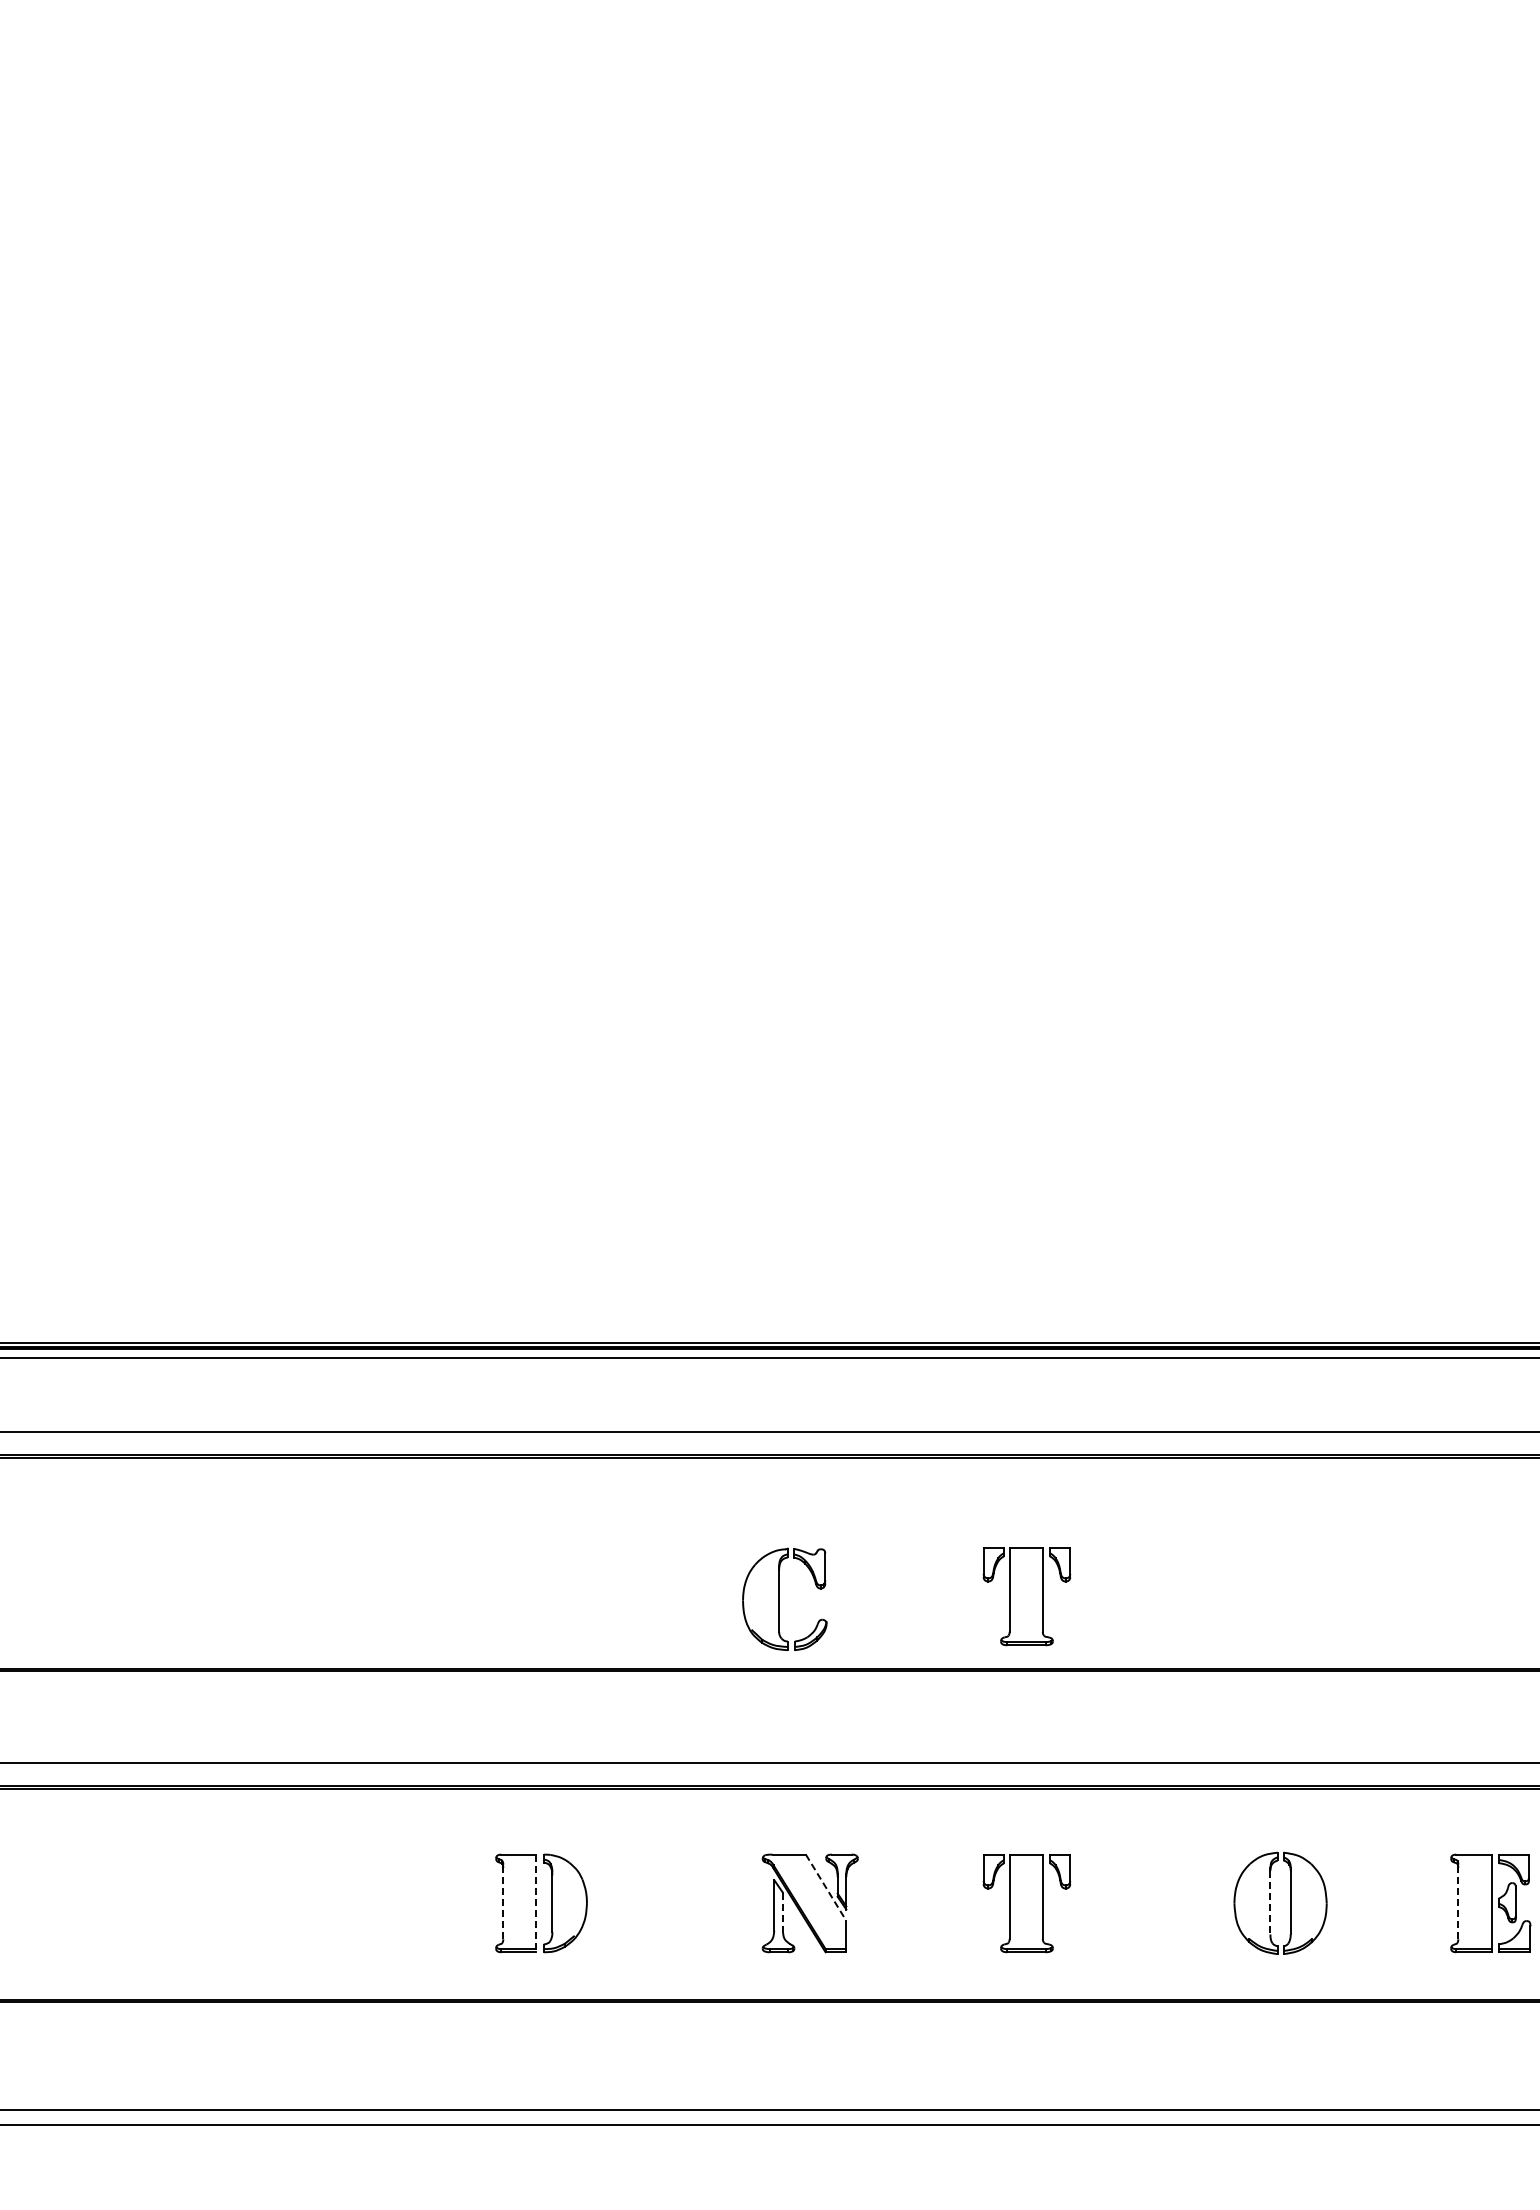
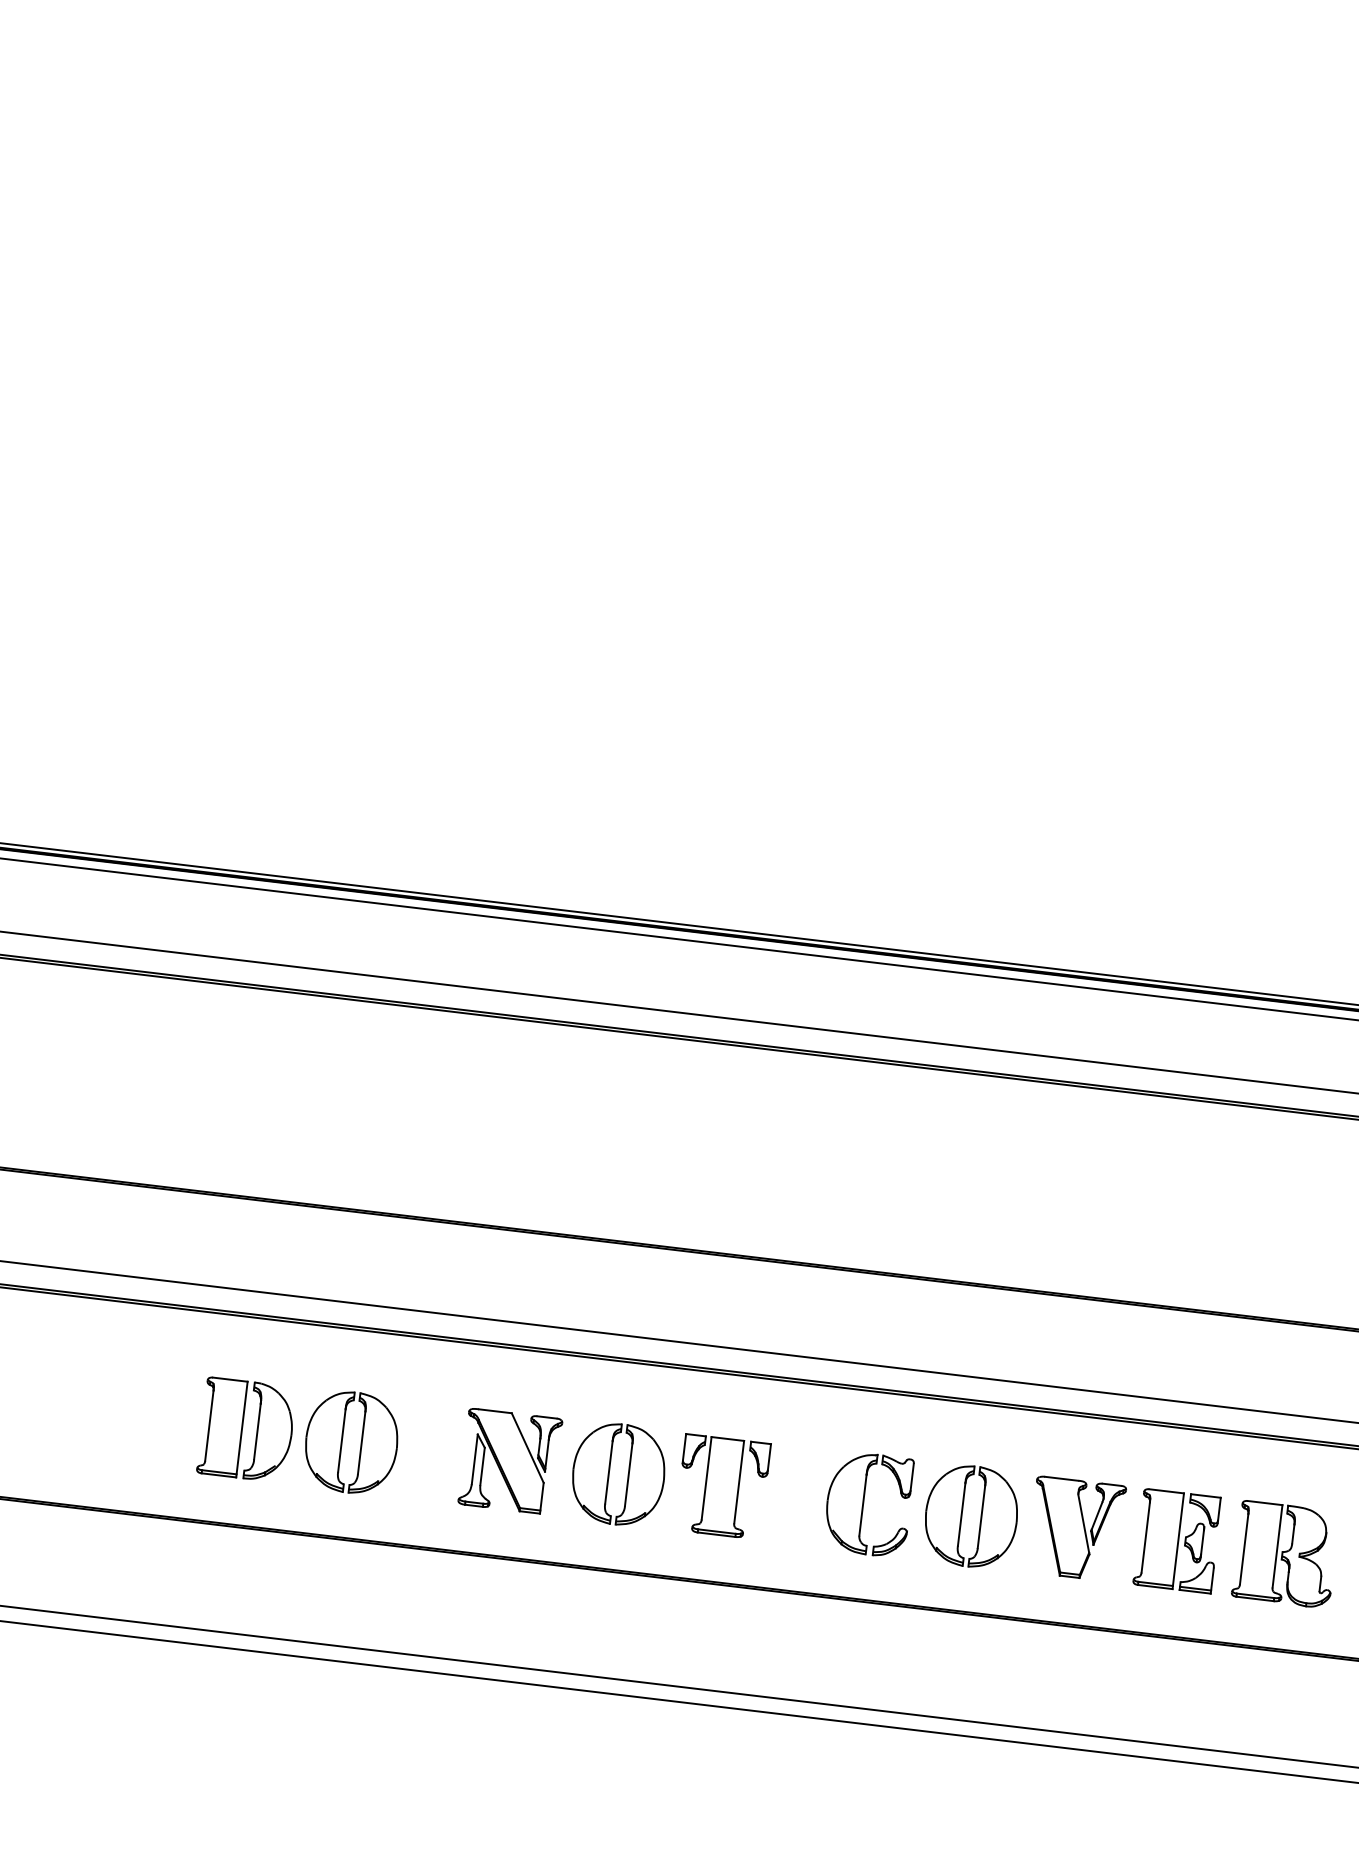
part: (1026, 1596) -> (758, 1185), removed
part: (784, 1598) -> (868, 1503), moved
line: (826, 1887) -> (528, 1447), dashed -> solid
part: (638, 1902) -> (342, 1440), added
part: (911, 1902) -> (609, 1472), added
line: (1270, 1902) -> (961, 1514), dashed -> solid
line: (503, 1903) -> (209, 1425), dashed -> solid
line: (536, 1903) -> (241, 1429), dashed -> solid
part: (1387, 1903) -> (1076, 1529), added
line: (1458, 1903) -> (1145, 1537), dashed -> solid
line: (782, 1912) -> (482, 1467), dashed -> solid

